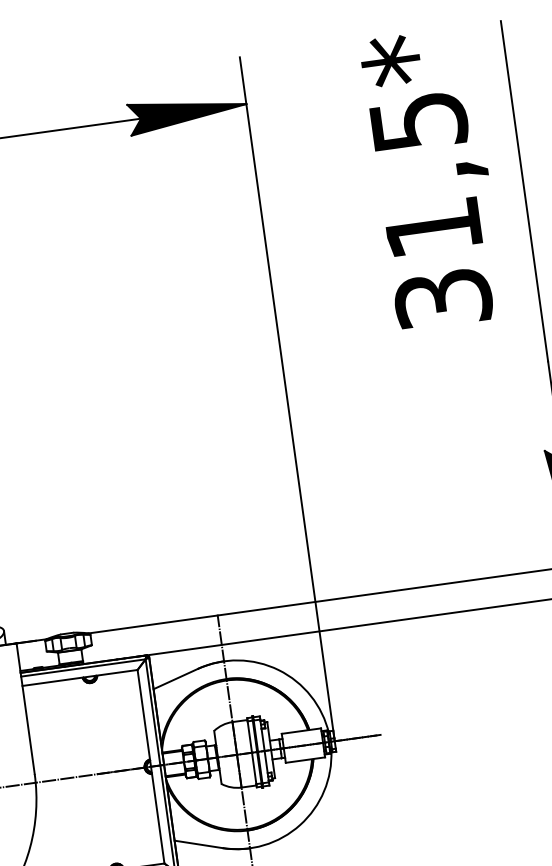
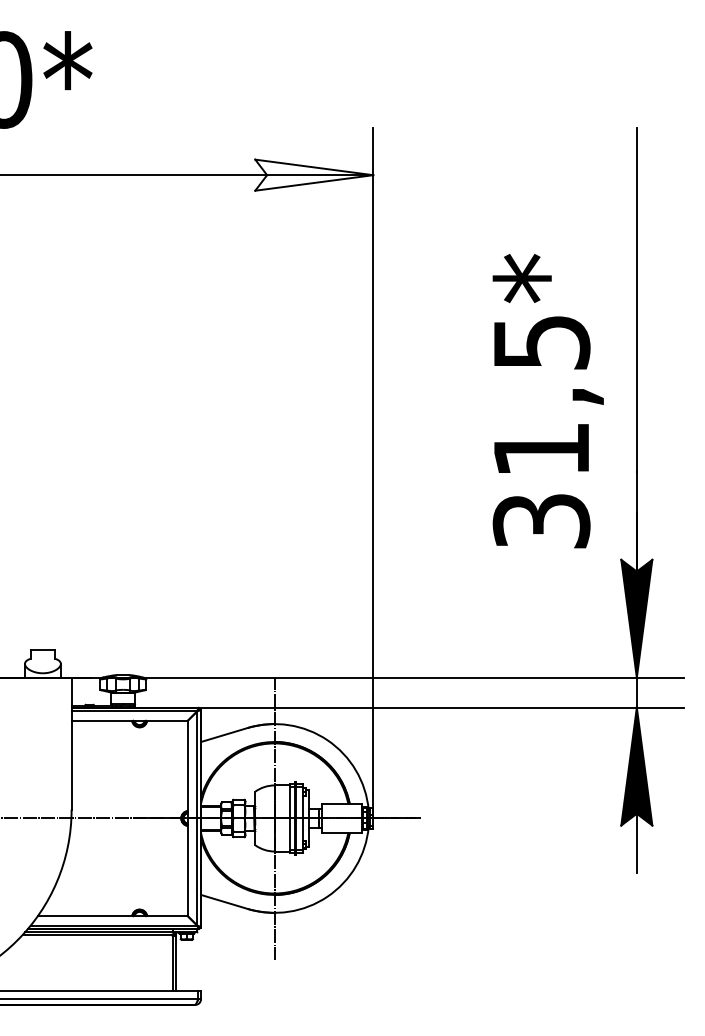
fill: (187, 111) -> (314, 174), removed
text: (432, 179) -> (547, 401), moved

